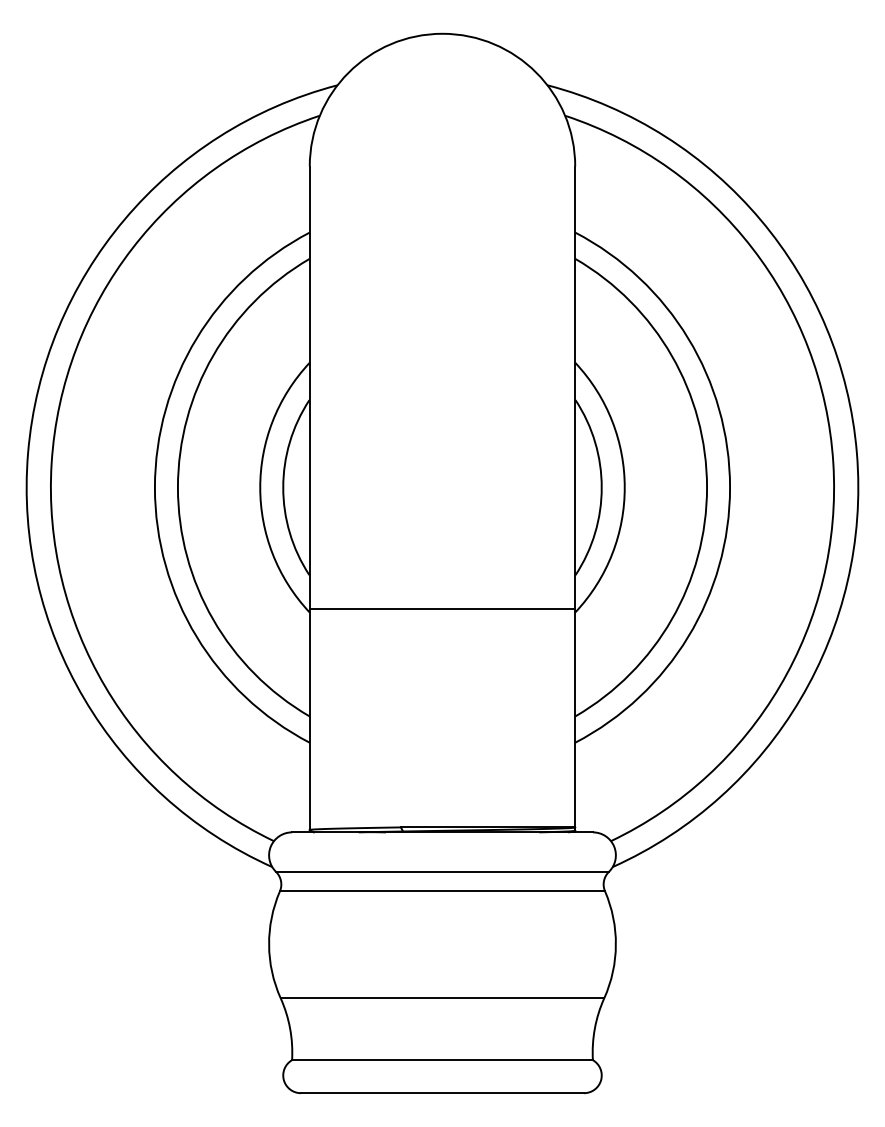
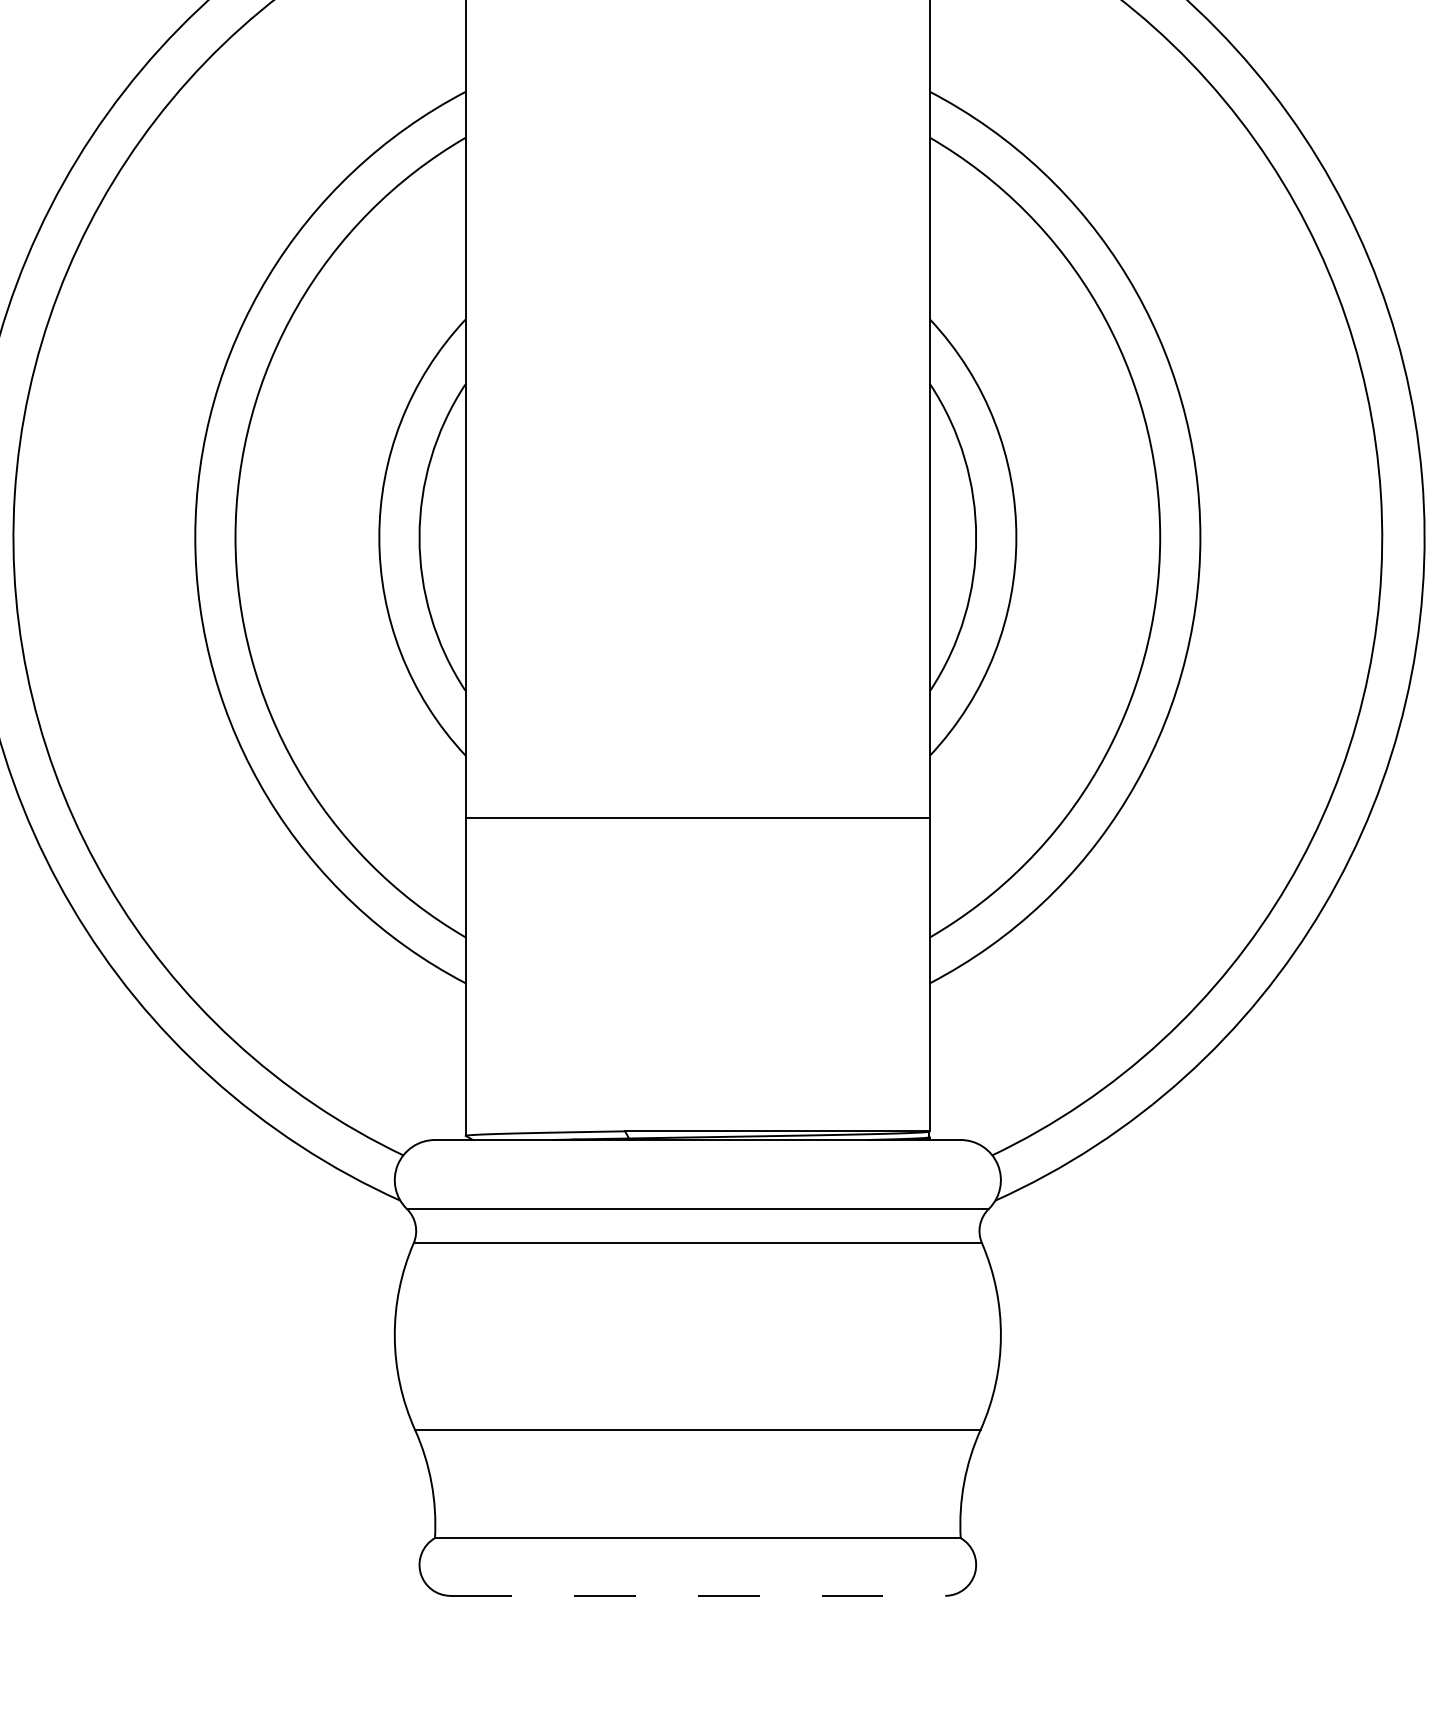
line: (442, 608) -> (697, 816), moved
line: (442, 1093) -> (697, 1596), solid -> dashed

